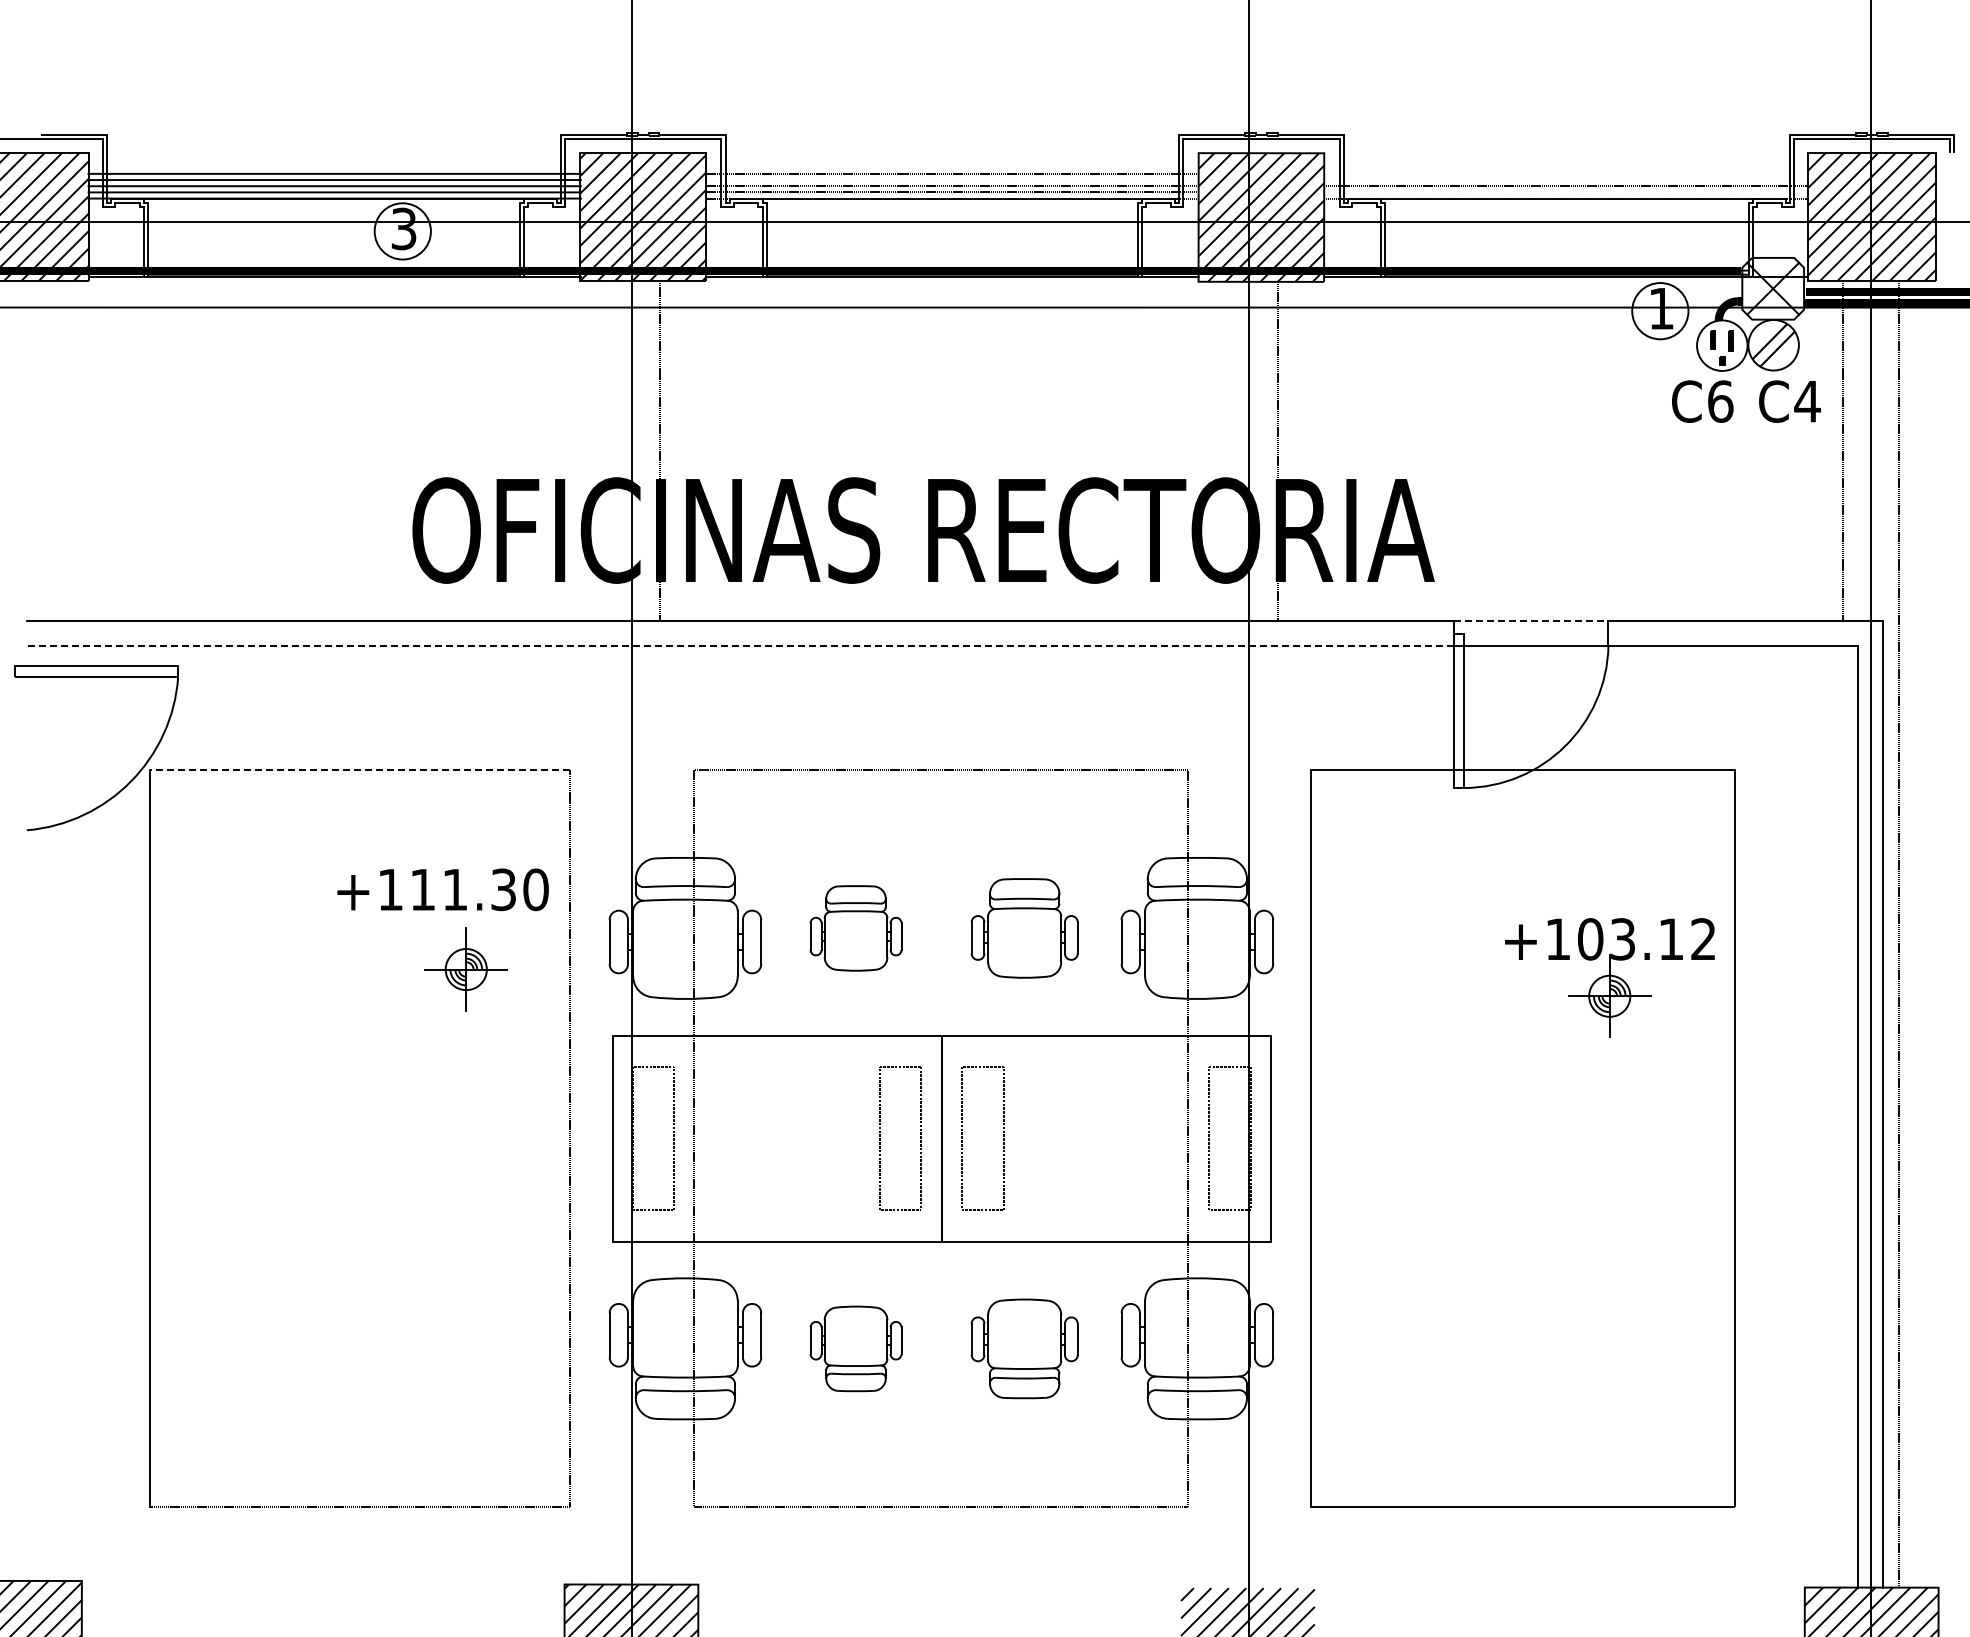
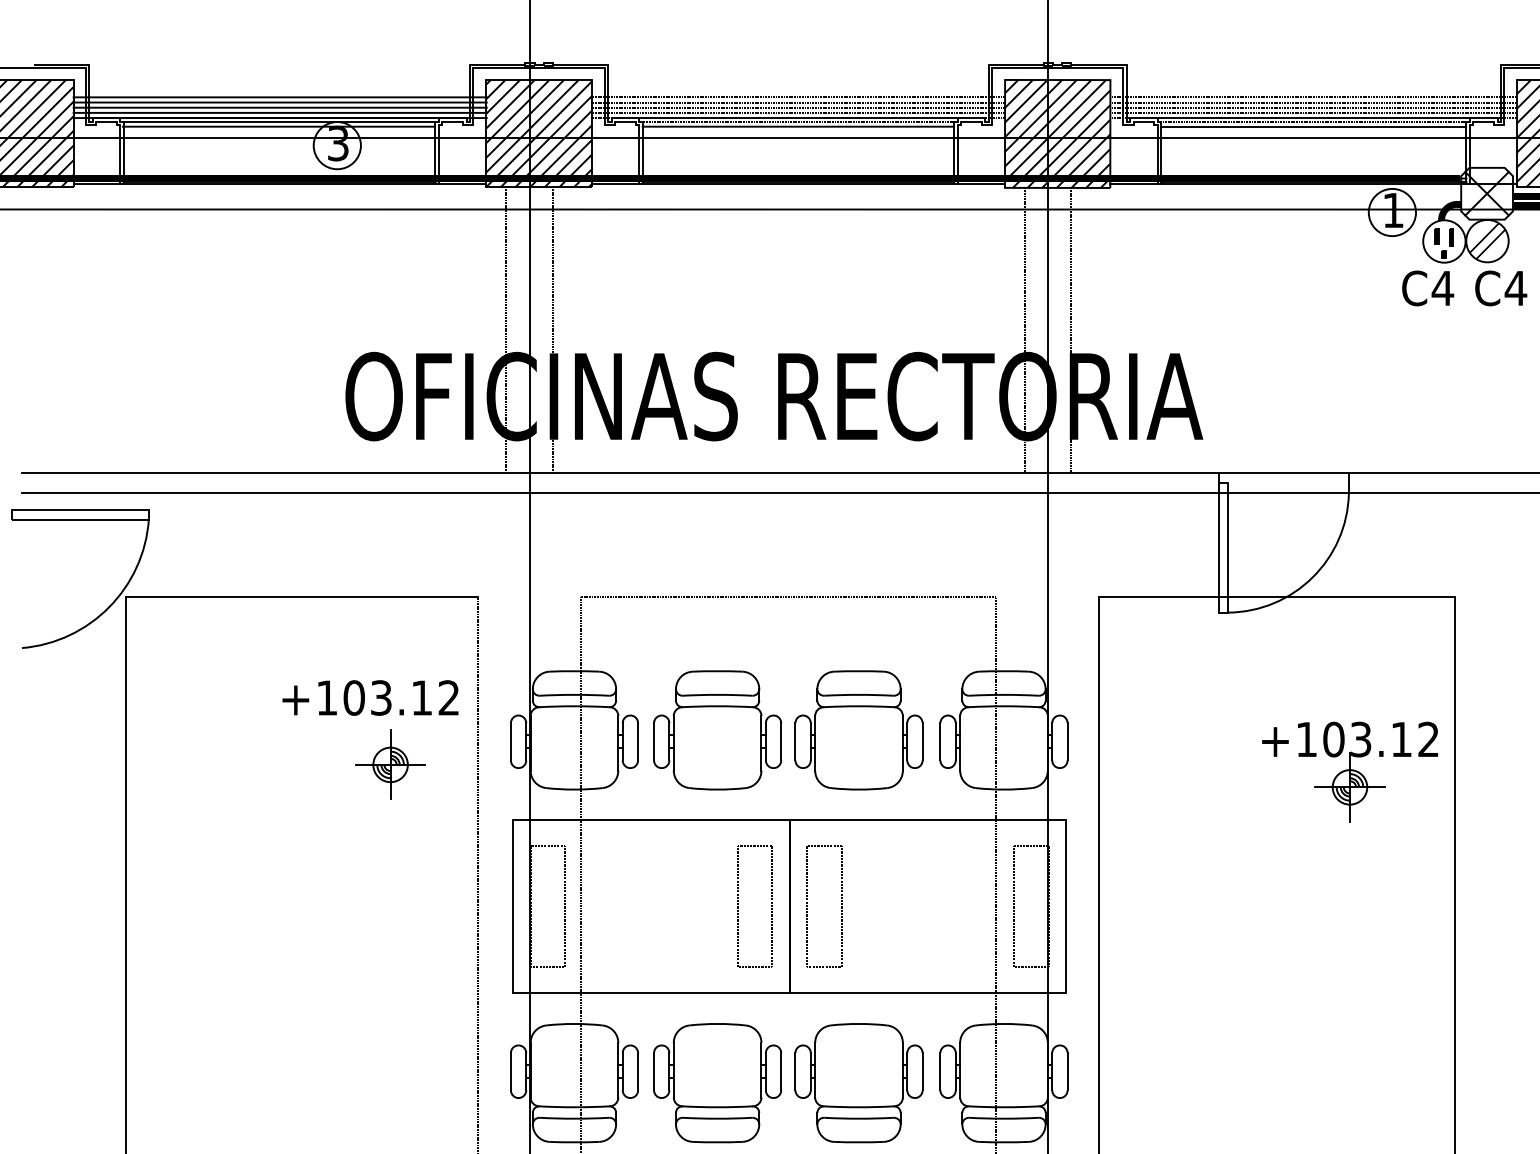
line: (1566, 173) -> (1313, 97), added
line: (951, 180) -> (797, 102), added
line: (1566, 180) -> (1313, 102), added
line: (1566, 192) -> (1313, 112), added
line: (333, 202) -> (279, 121), added
line: (951, 202) -> (797, 121), added
line: (1566, 202) -> (1313, 121), added
line: (332, 208) -> (278, 126), added
line: (951, 208) -> (797, 126), added
line: (1566, 208) -> (1313, 126), added
text: (1720, 401) -> (1442, 288), C6 -> C4
line: (604, 450) -> (506, 329), added
line: (1221, 451) -> (1024, 330), added
line: (1531, 621) -> (1284, 472), dashed -> solid
line: (740, 646) -> (620, 493), dashed -> solid
line: (360, 769) -> (301, 597), dashed -> solid
text: (479, 889) -> (401, 697), +111.30 -> +103.12
part: (855, 928) -> (717, 730), size x1.67
part: (1024, 928) -> (858, 730), size x1.43
part: (855, 1348) -> (717, 1082), size x1.67
part: (1024, 1348) -> (858, 1082), size x1.43

